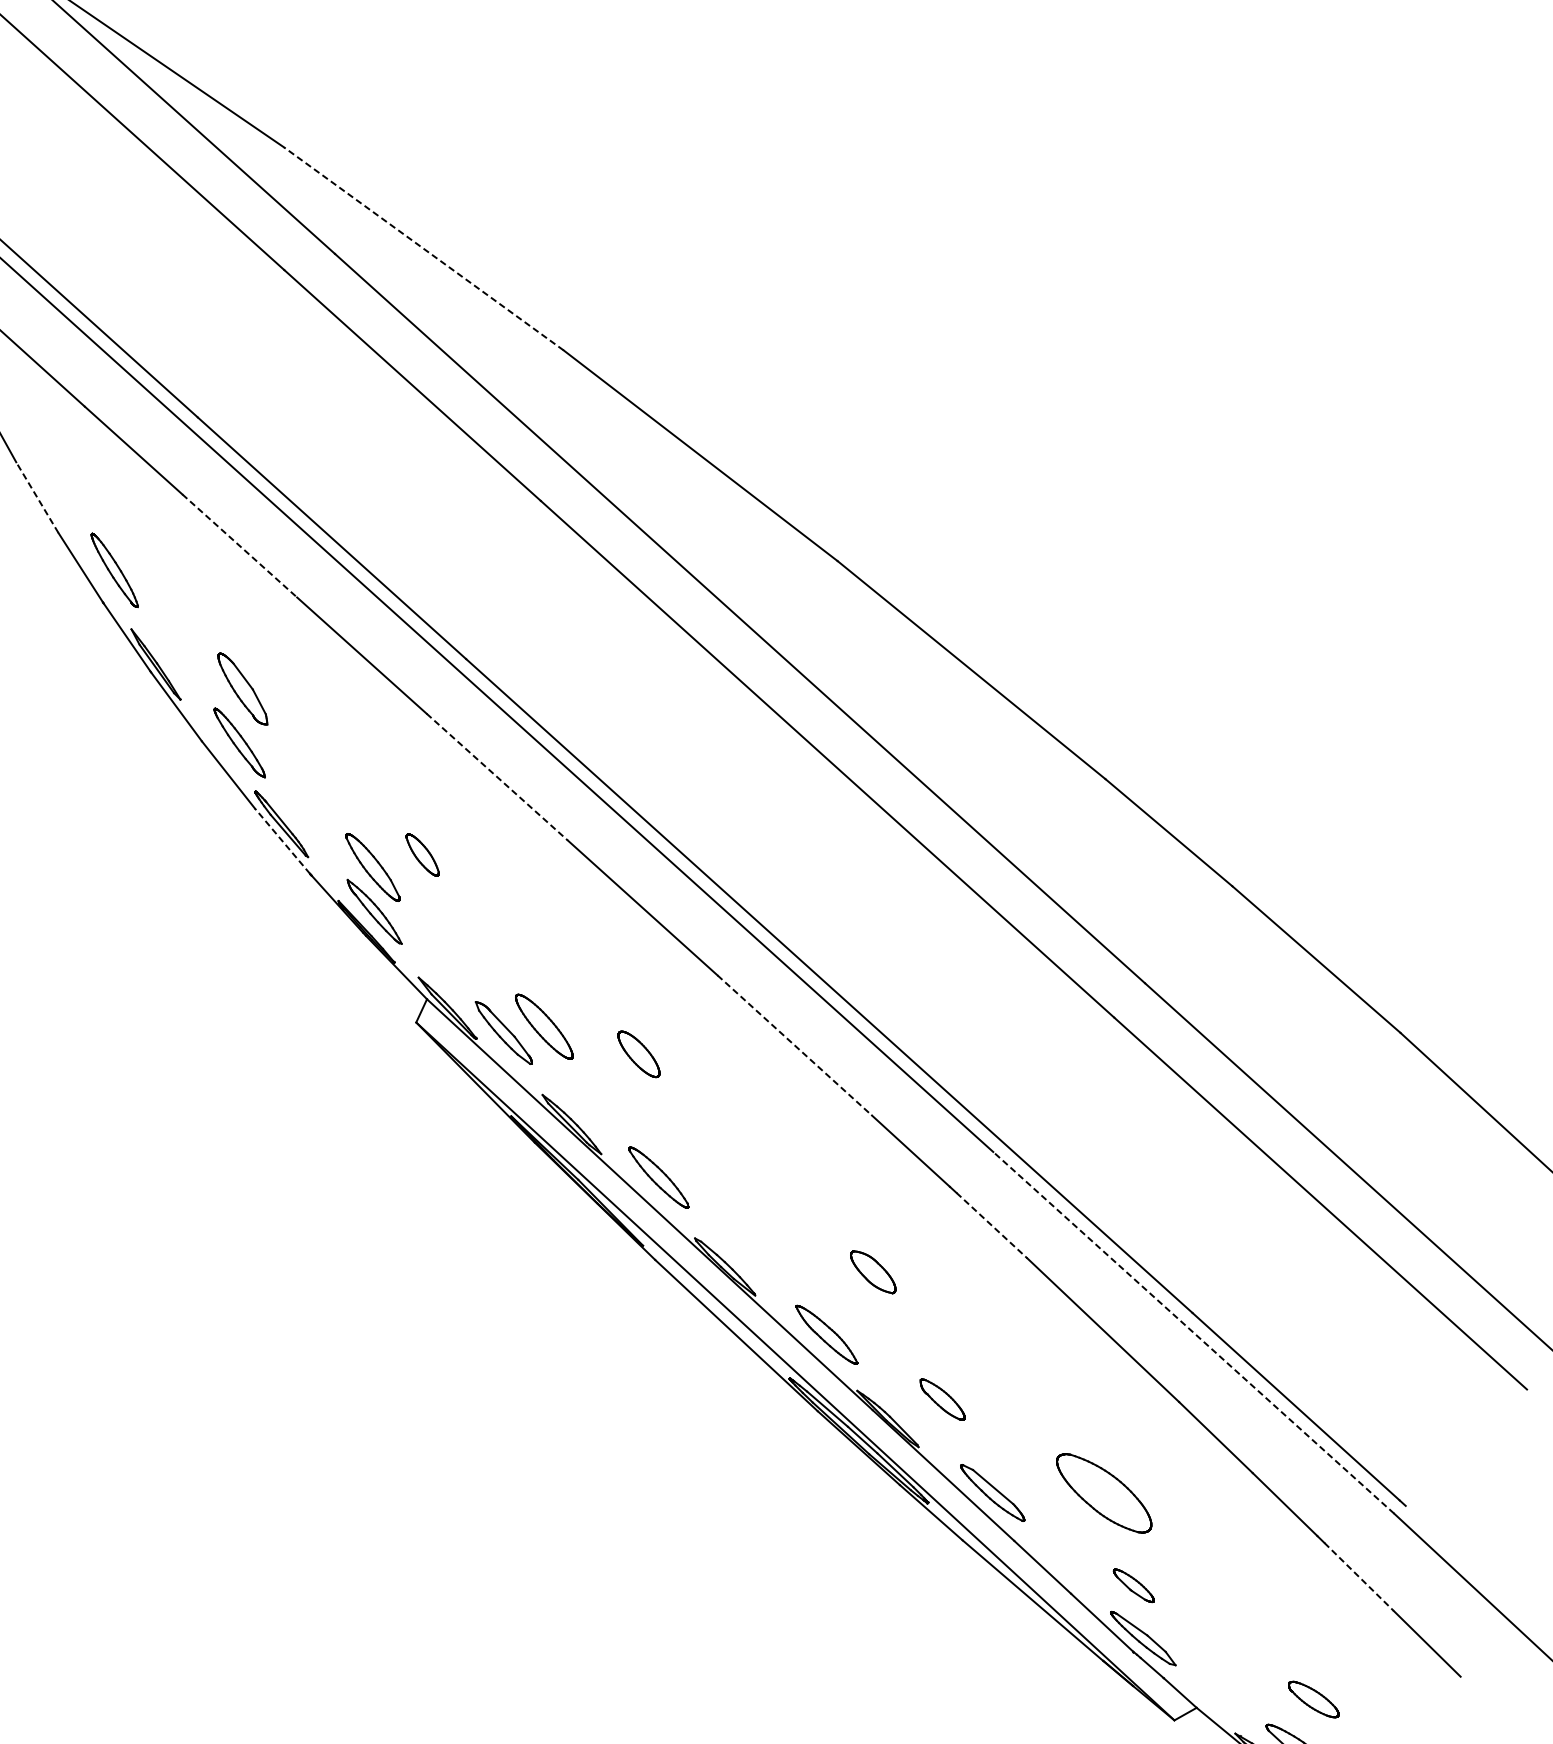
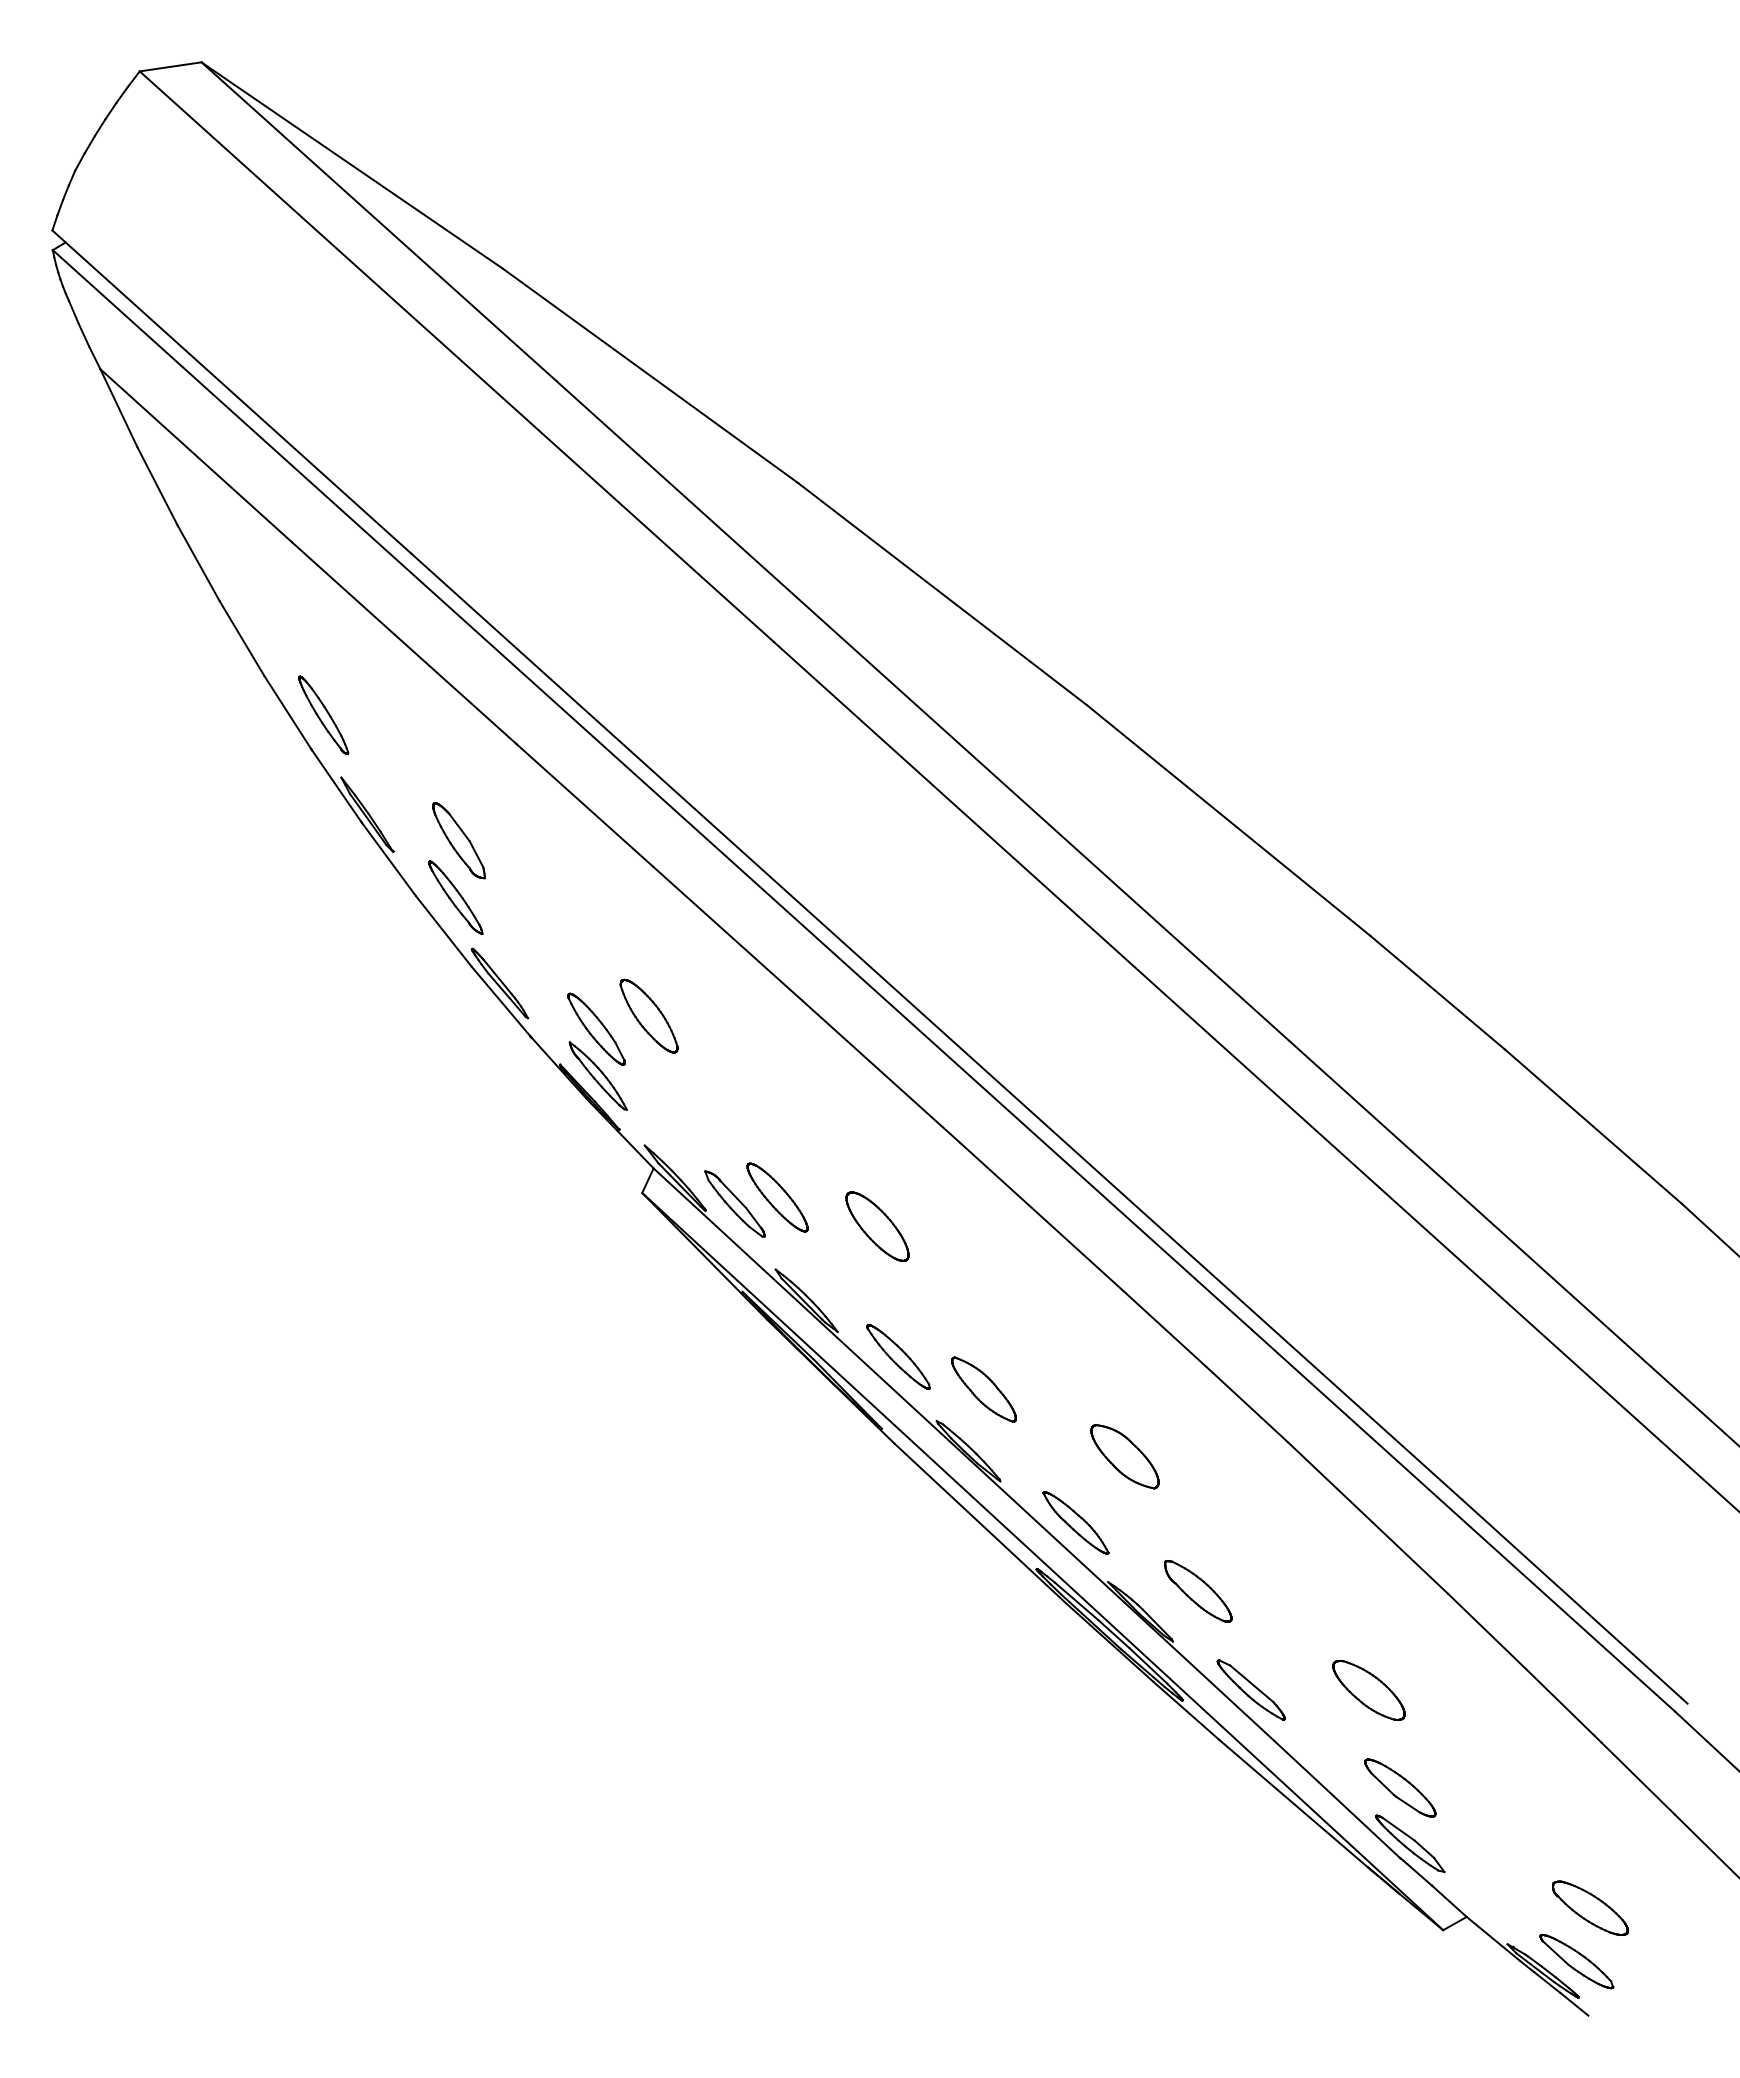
line: (423, 248) -> (649, 375), dashed -> solid
line: (36, 497) -> (241, 638), dashed -> solid
line: (240, 545) -> (456, 689), dashed -> solid
line: (497, 777) -> (728, 934), dashed -> solid
line: (282, 841) -> (500, 1001), dashed -> solid
part: (422, 854) -> (648, 1015), size x1.67
line: (795, 1045) -> (1042, 1217), dashed -> solid
part: (638, 1054) -> (877, 1226), size x1.43
part: (739, 1208) -> (983, 1389), added
line: (992, 1225) -> (1250, 1407), dashed -> solid
part: (872, 1271) -> (1124, 1456), size x1.43
line: (1193, 1332) -> (1463, 1520), dashed -> solid
part: (942, 1399) -> (1198, 1591), size x1.43
part: (1103, 1493) -> (1368, 1690), size x0.71
line: (1359, 1577) -> (1638, 1779), dashed -> solid
part: (1134, 1585) -> (1400, 1787), size x1.67
part: (1313, 1698) -> (1590, 1907), size x1.43

